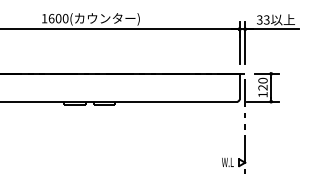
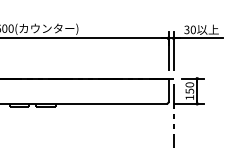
text: (266, 19) -> (193, 29), 33 -> 30
text: (262, 87) -> (189, 91), 120 -> 150

